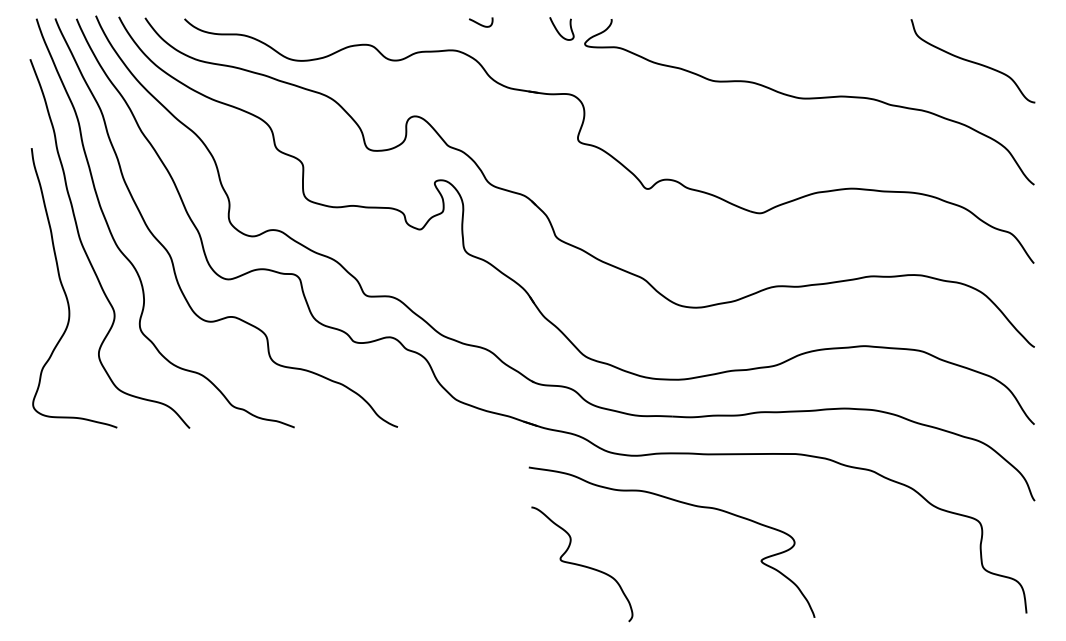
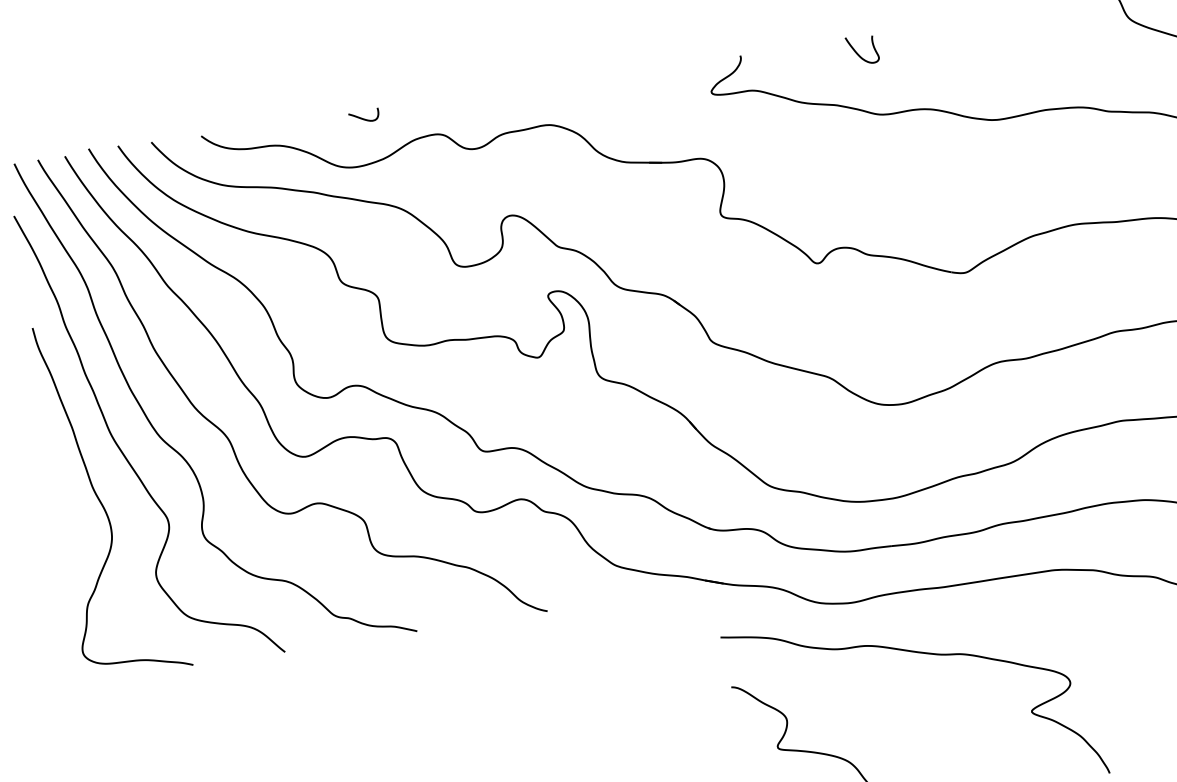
curve: (480, 23) -> (363, 117), moved
curve: (558, 30) -> (858, 52), moved

